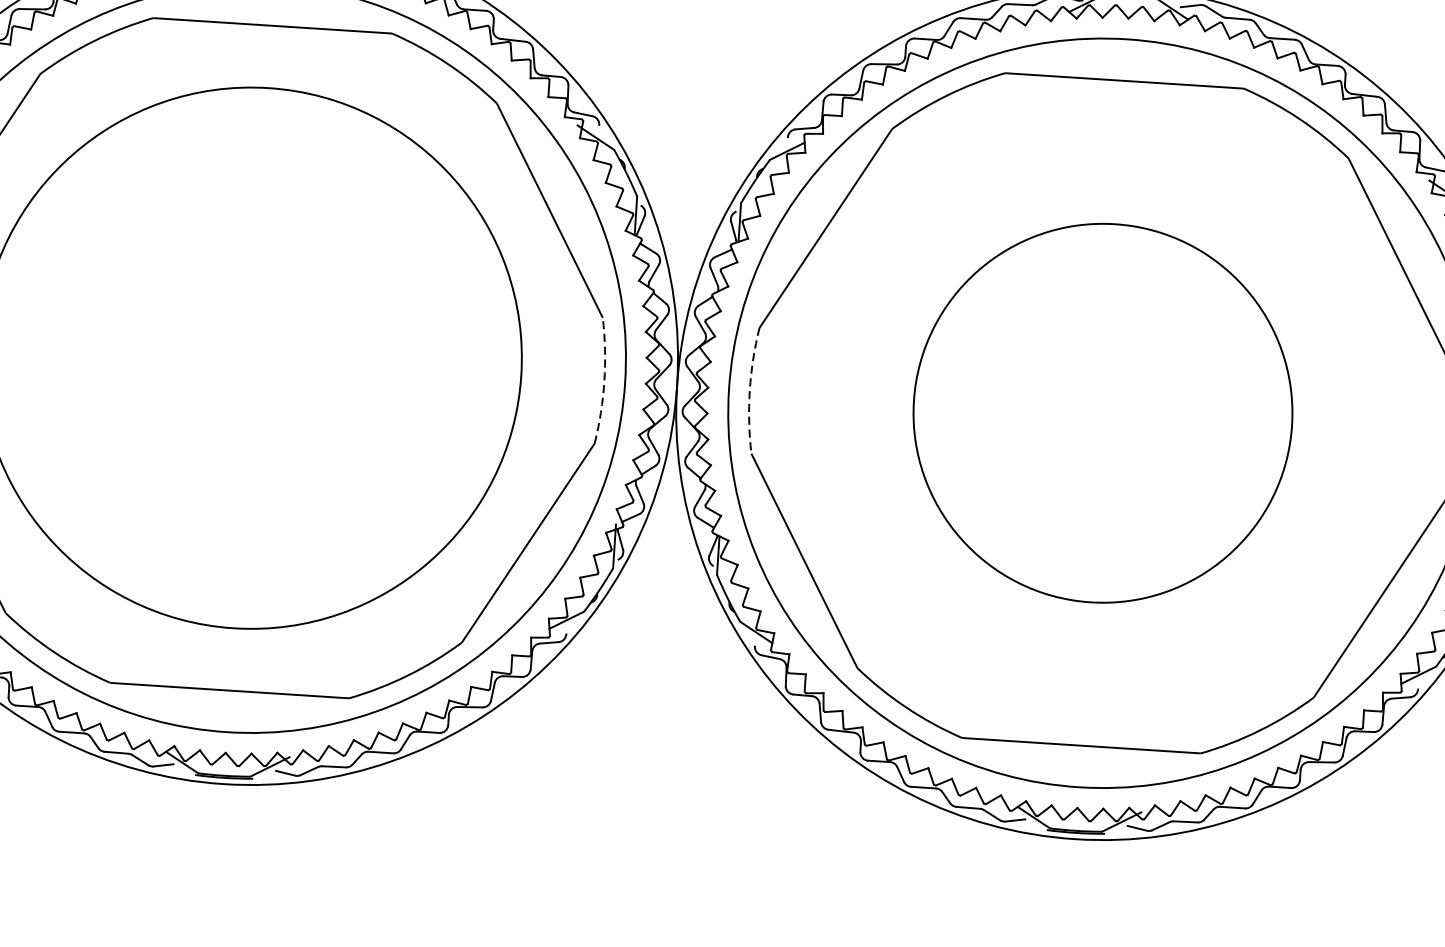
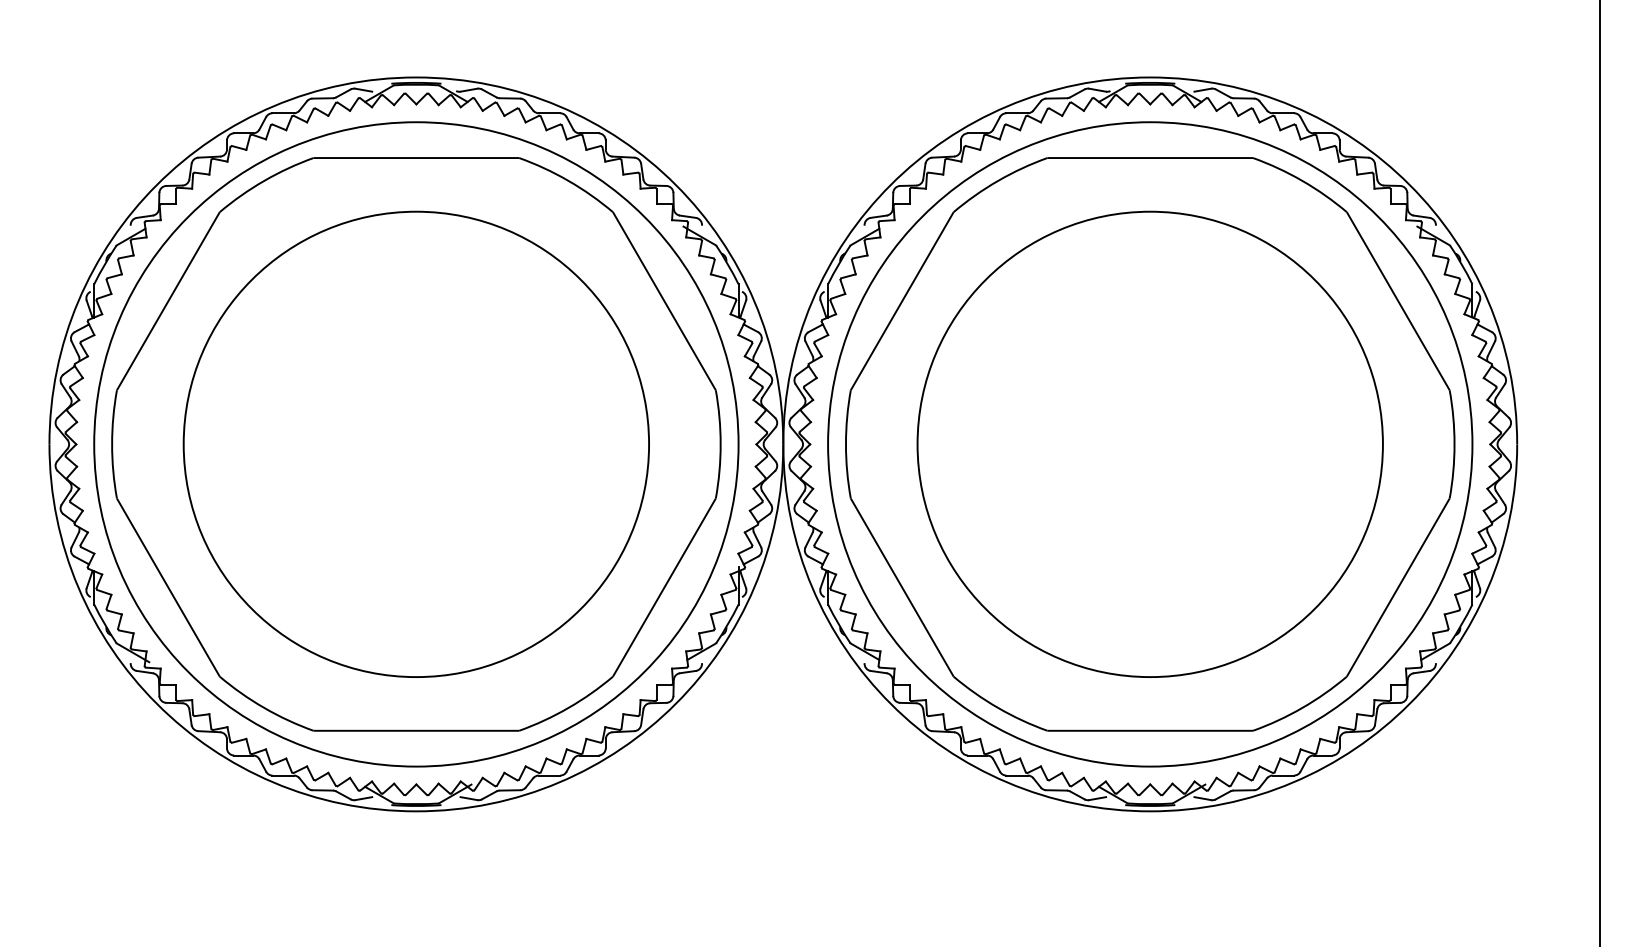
arc: (604, 381) -> (720, 444), dashed -> solid
arc: (749, 390) -> (845, 444), dashed -> solid
circle: (1102, 413) -> (1149, 444), size x1.43

